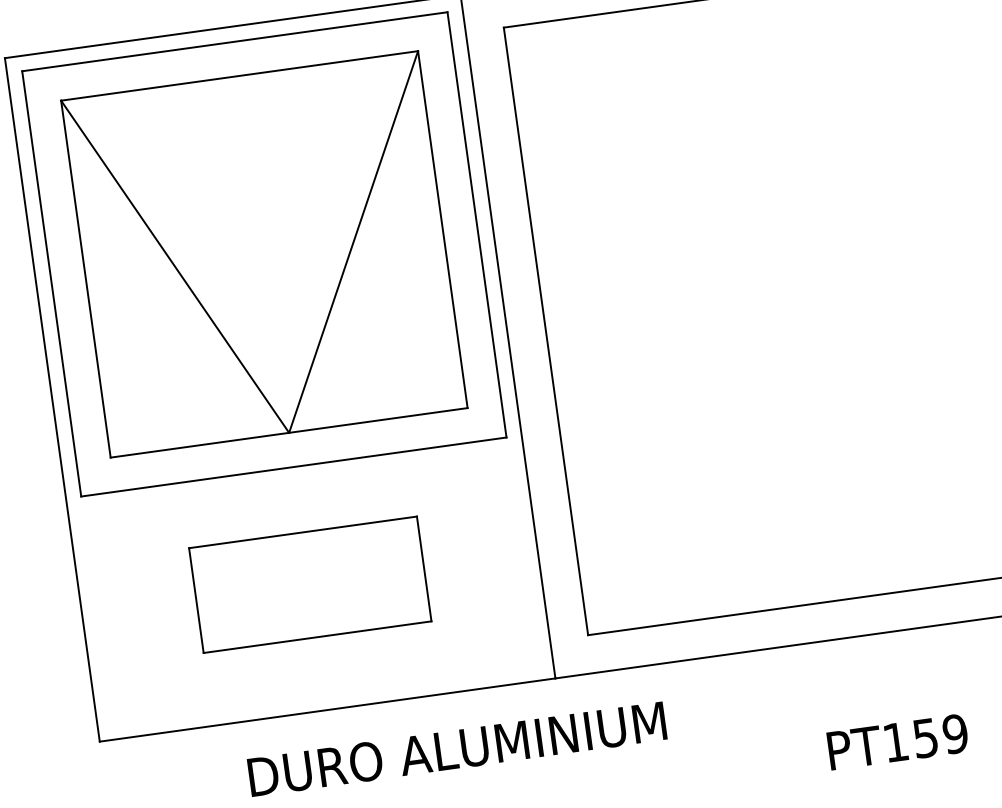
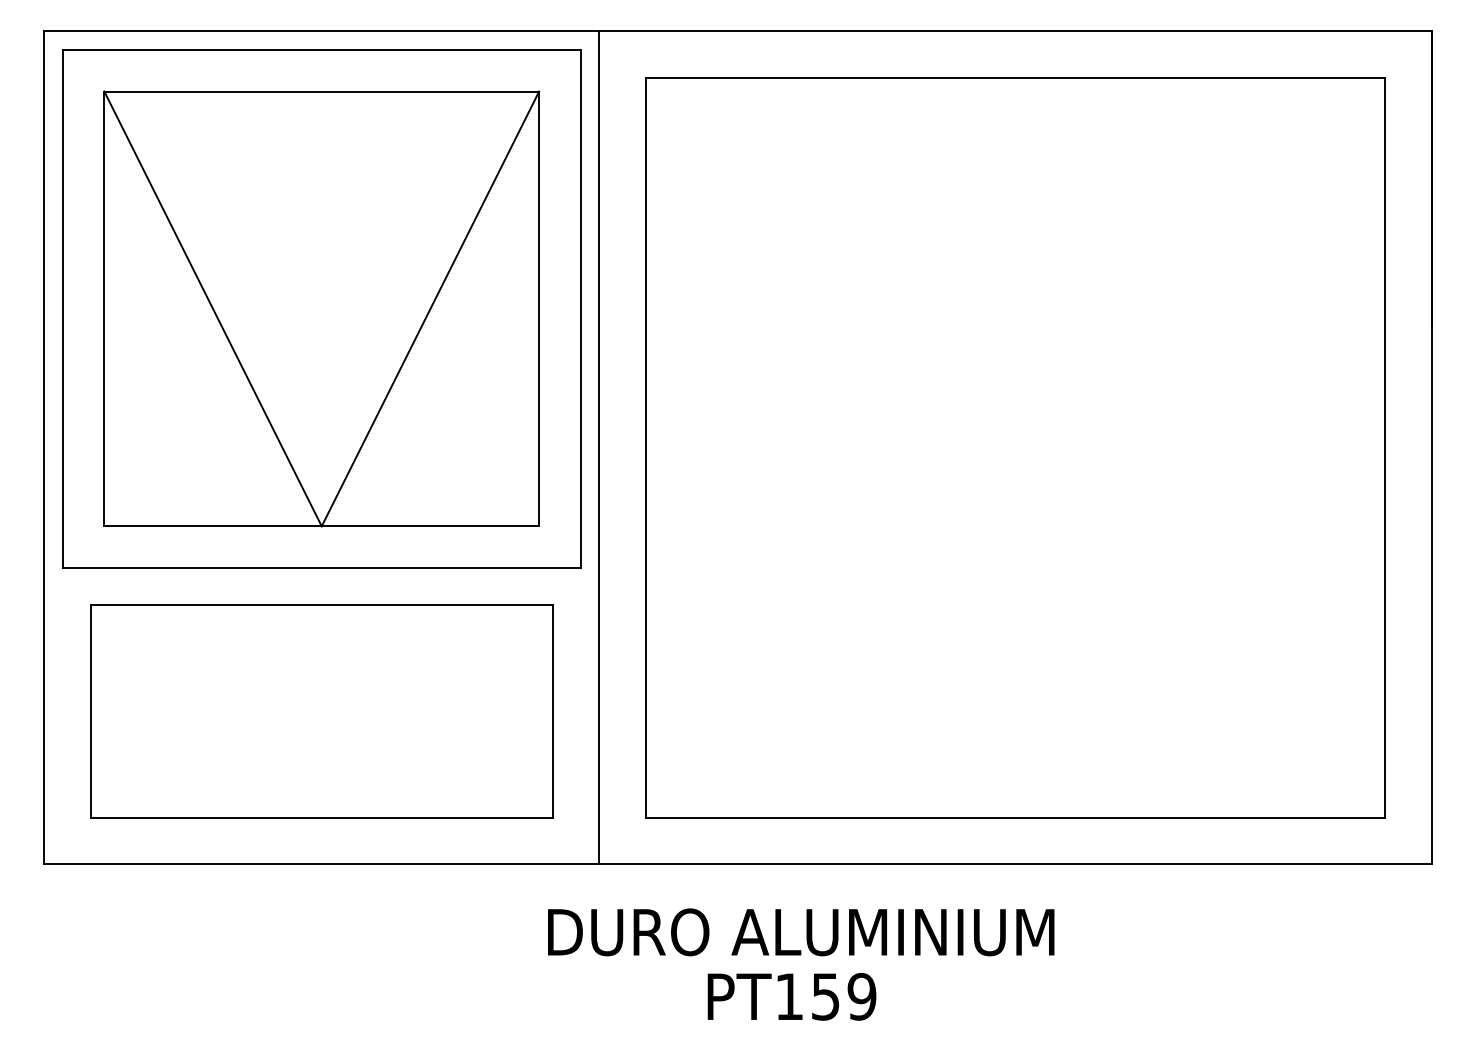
part: (310, 584) -> (321, 711), size x1.67
text: (897, 741) -> (791, 996), moved
text: (457, 749) -> (801, 932), moved

